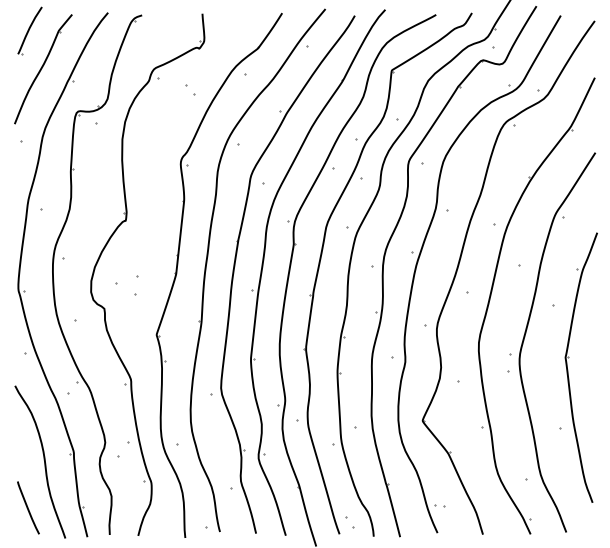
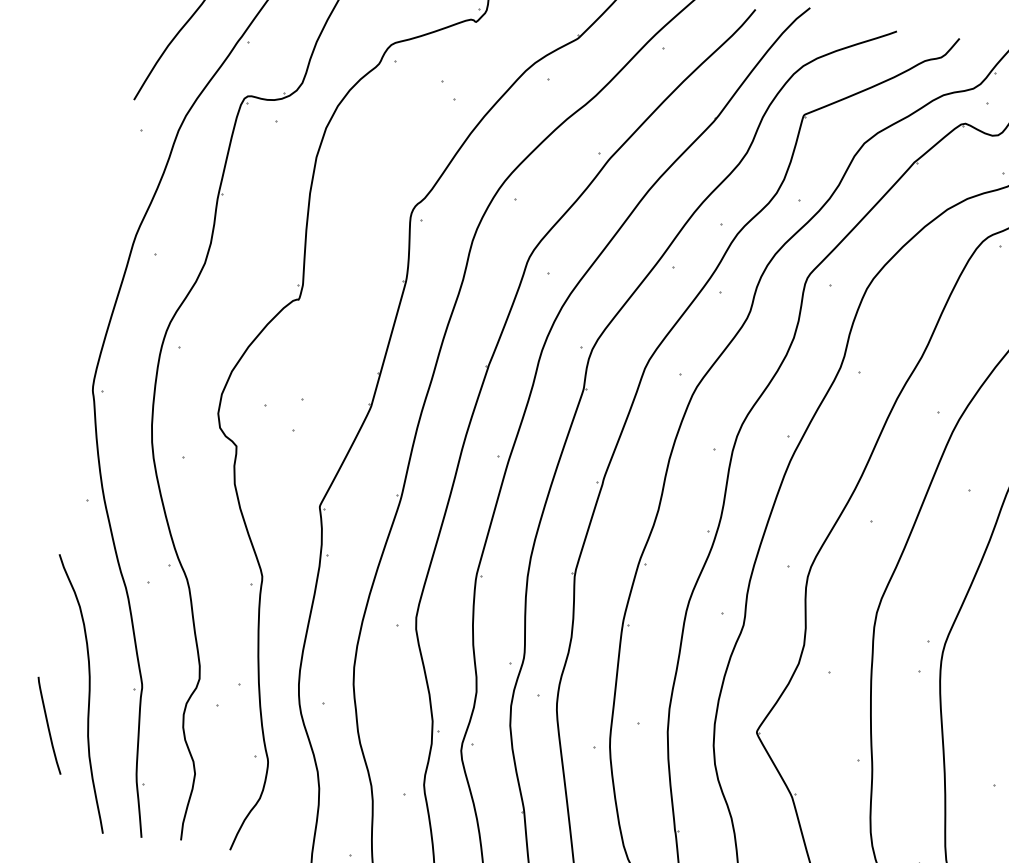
line: (28, 507) -> (49, 725), moved

